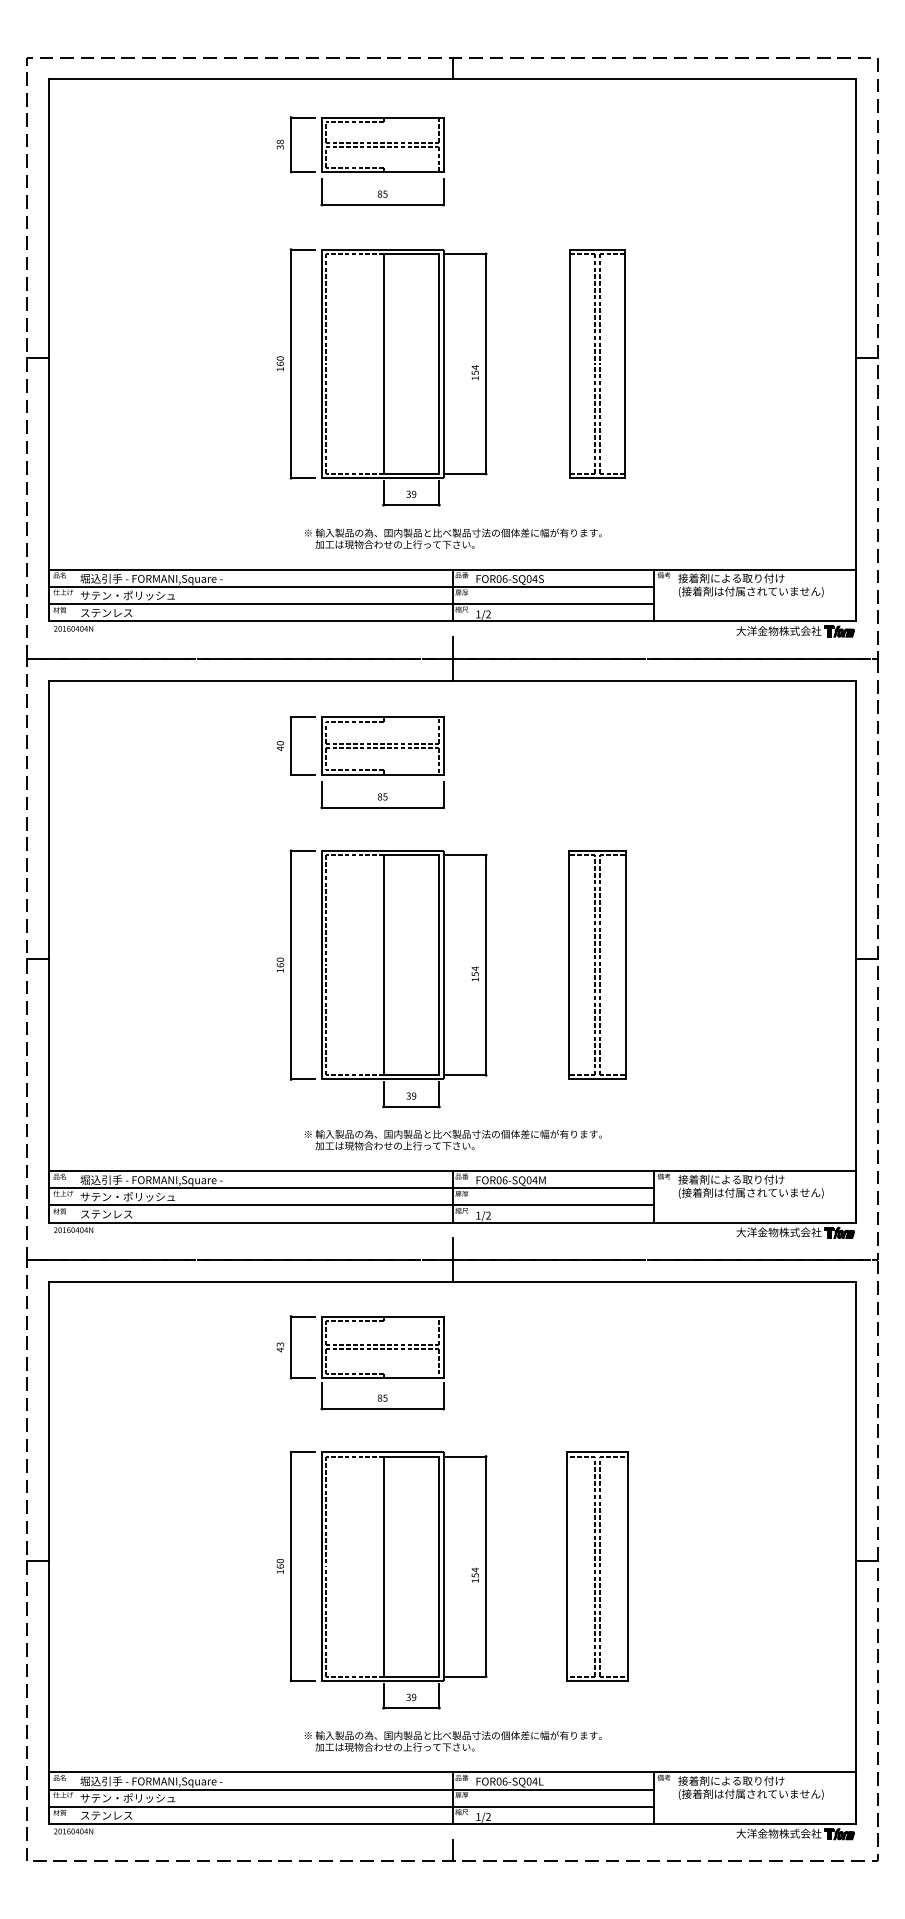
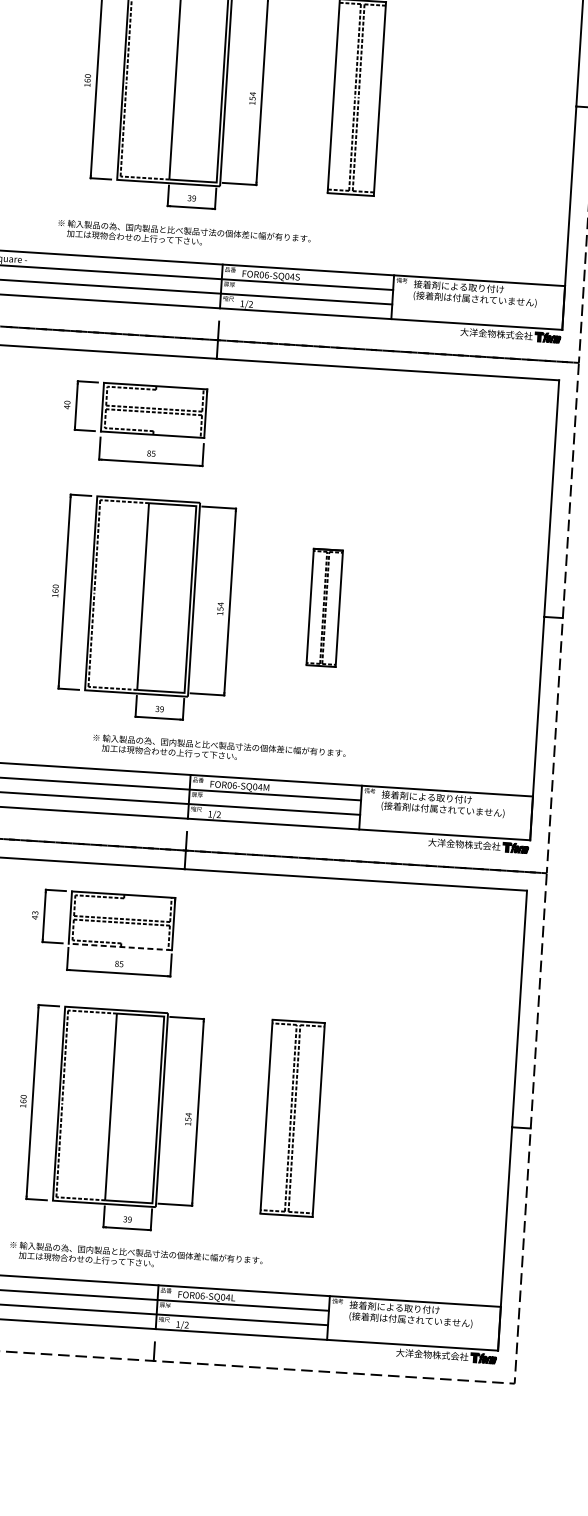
text: (453, 538) -> (184, 235), moved
part: (597, 964) -> (324, 607), size x0.6
text: (452, 1140) -> (218, 750), moved
line: (382, 1378) -> (120, 947), solid -> dashed
text: (452, 1741) -> (135, 1257), moved

